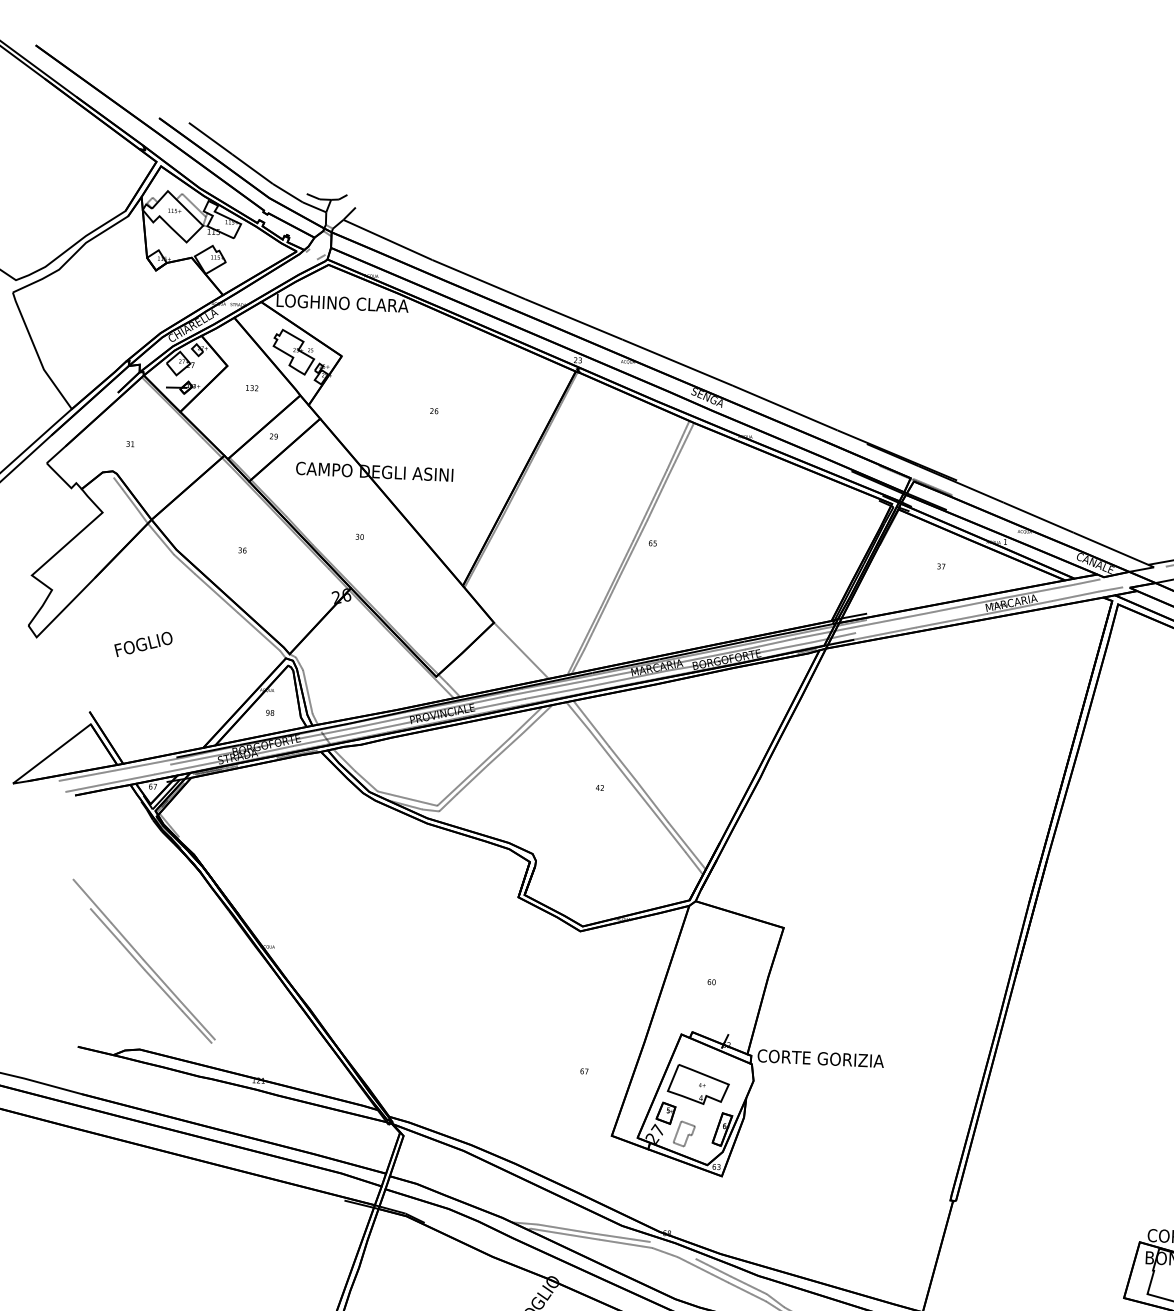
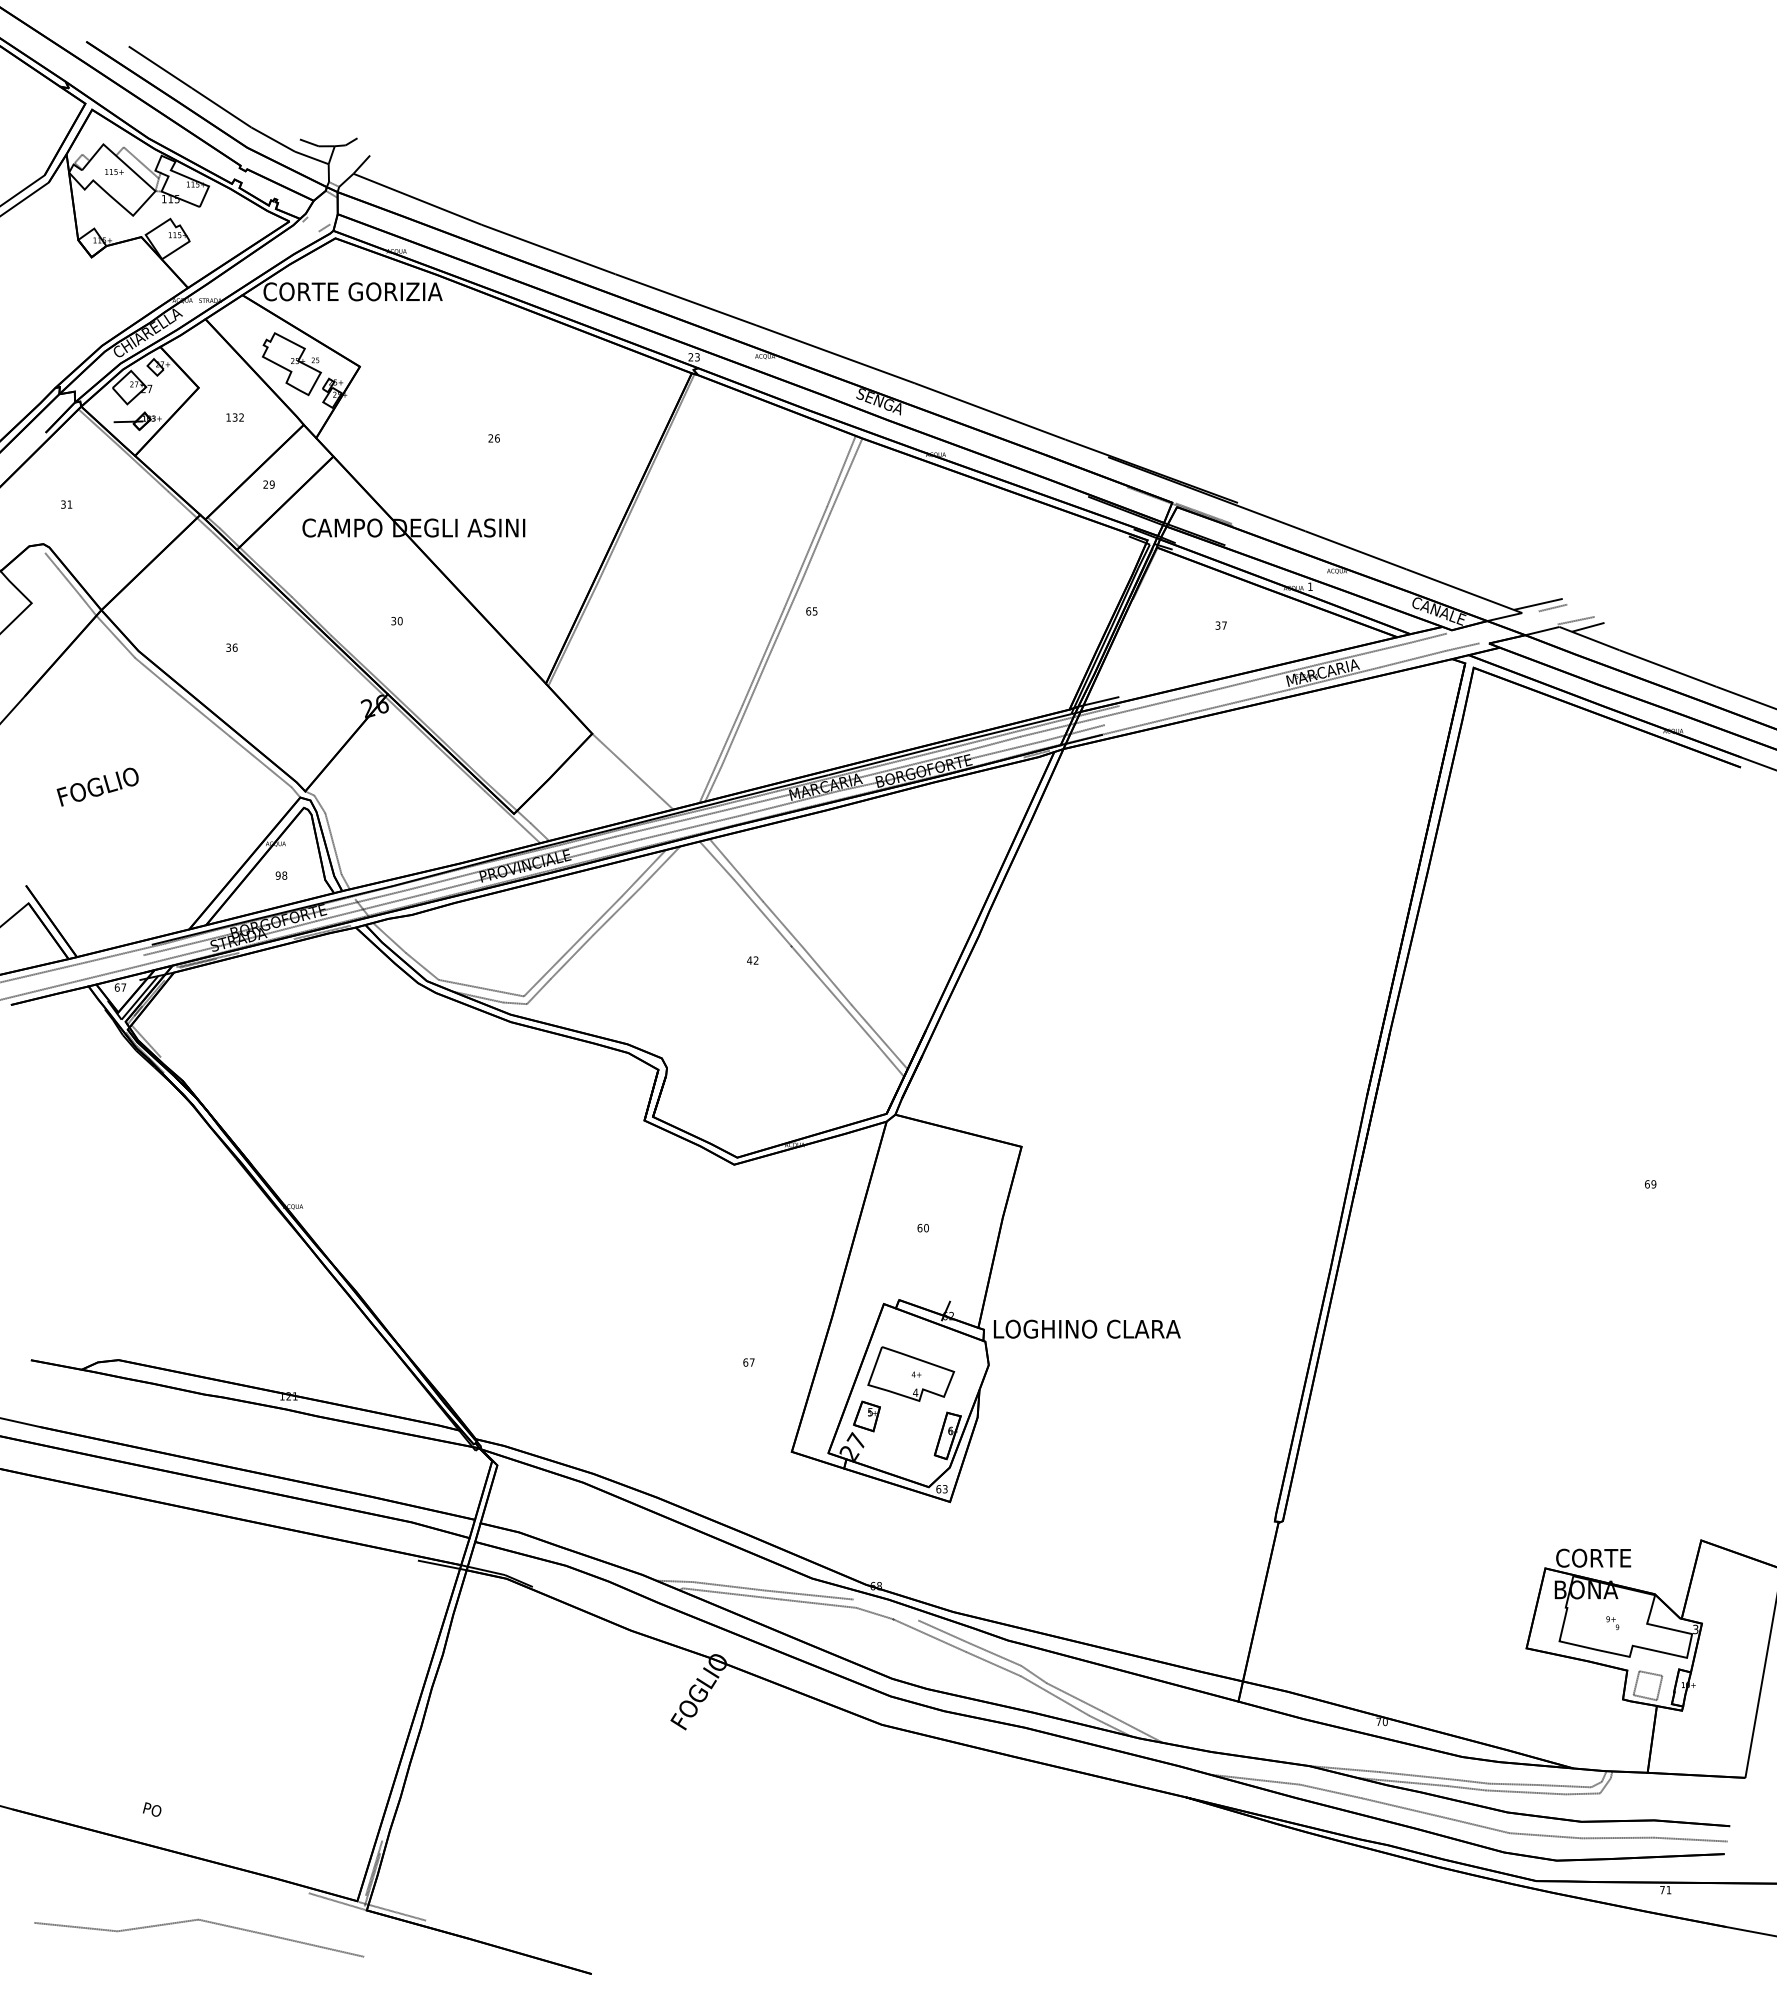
text: (342, 303) -> (357, 291), LOGHINO CLARA -> CORTE GORIZIA
part: (144, 961) -> (119, 1235), removed
text: (823, 1058) -> (1086, 1328), CORTE GORIZIA -> LOGHINO CLARA
part: (684, 1133) -> (894, 1444), removed

